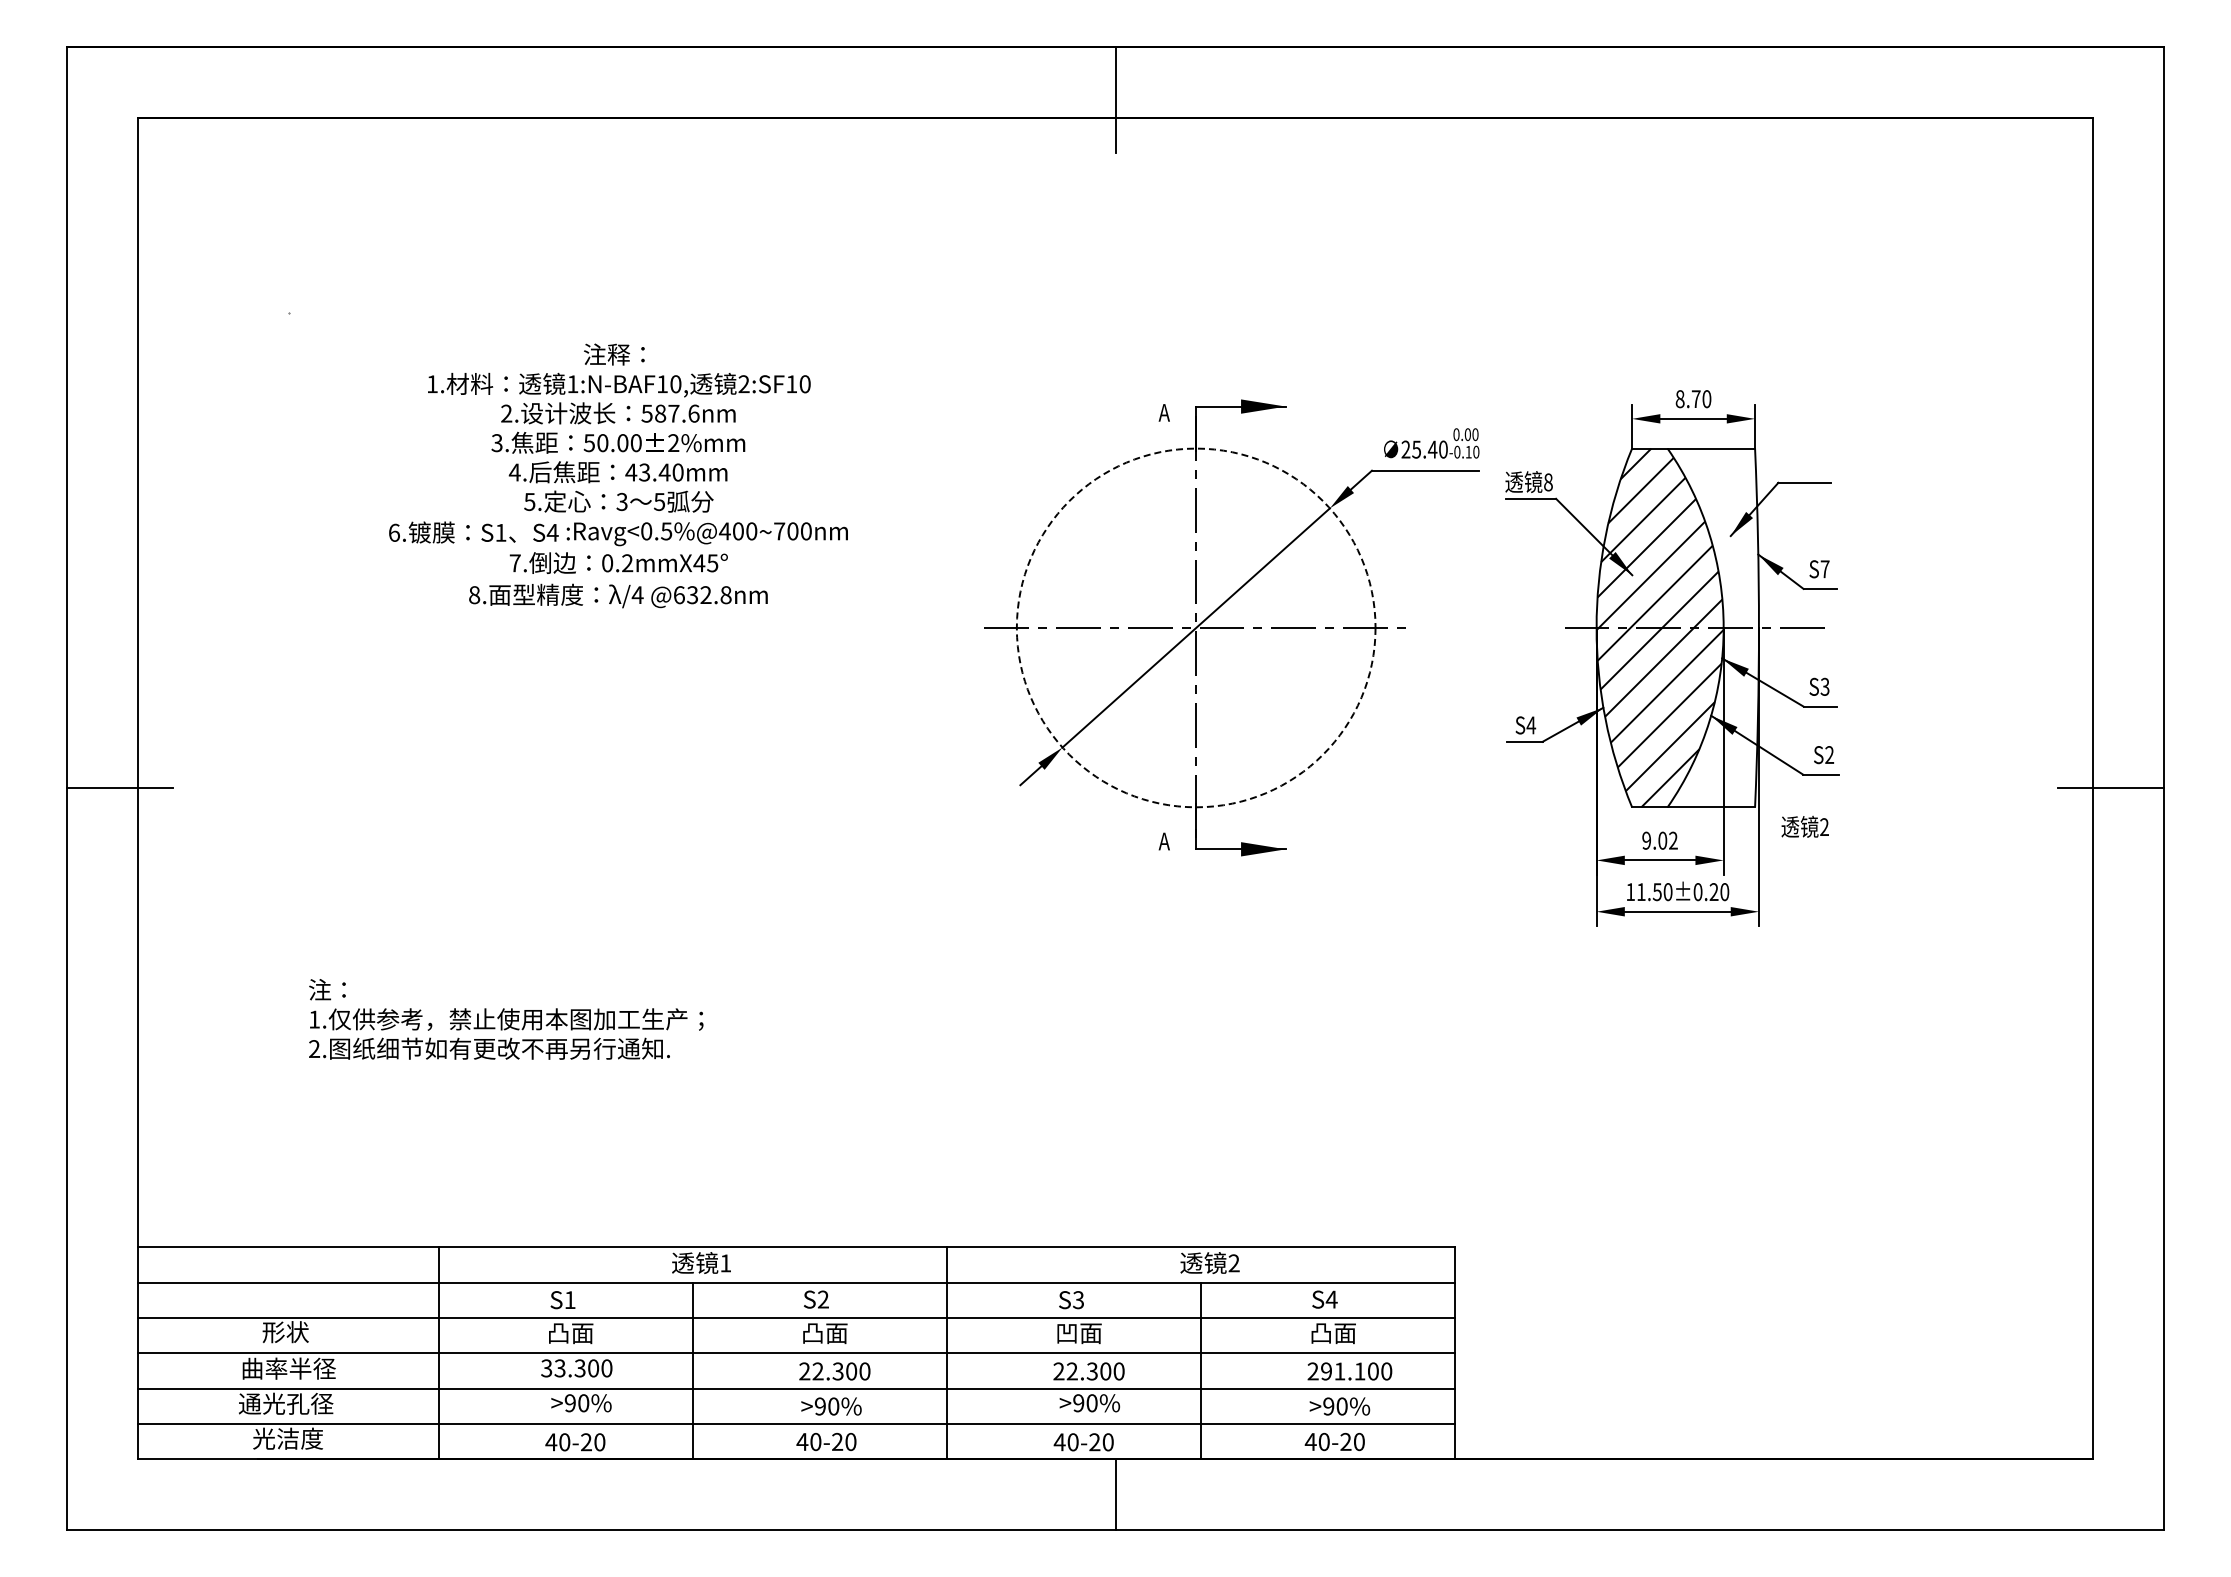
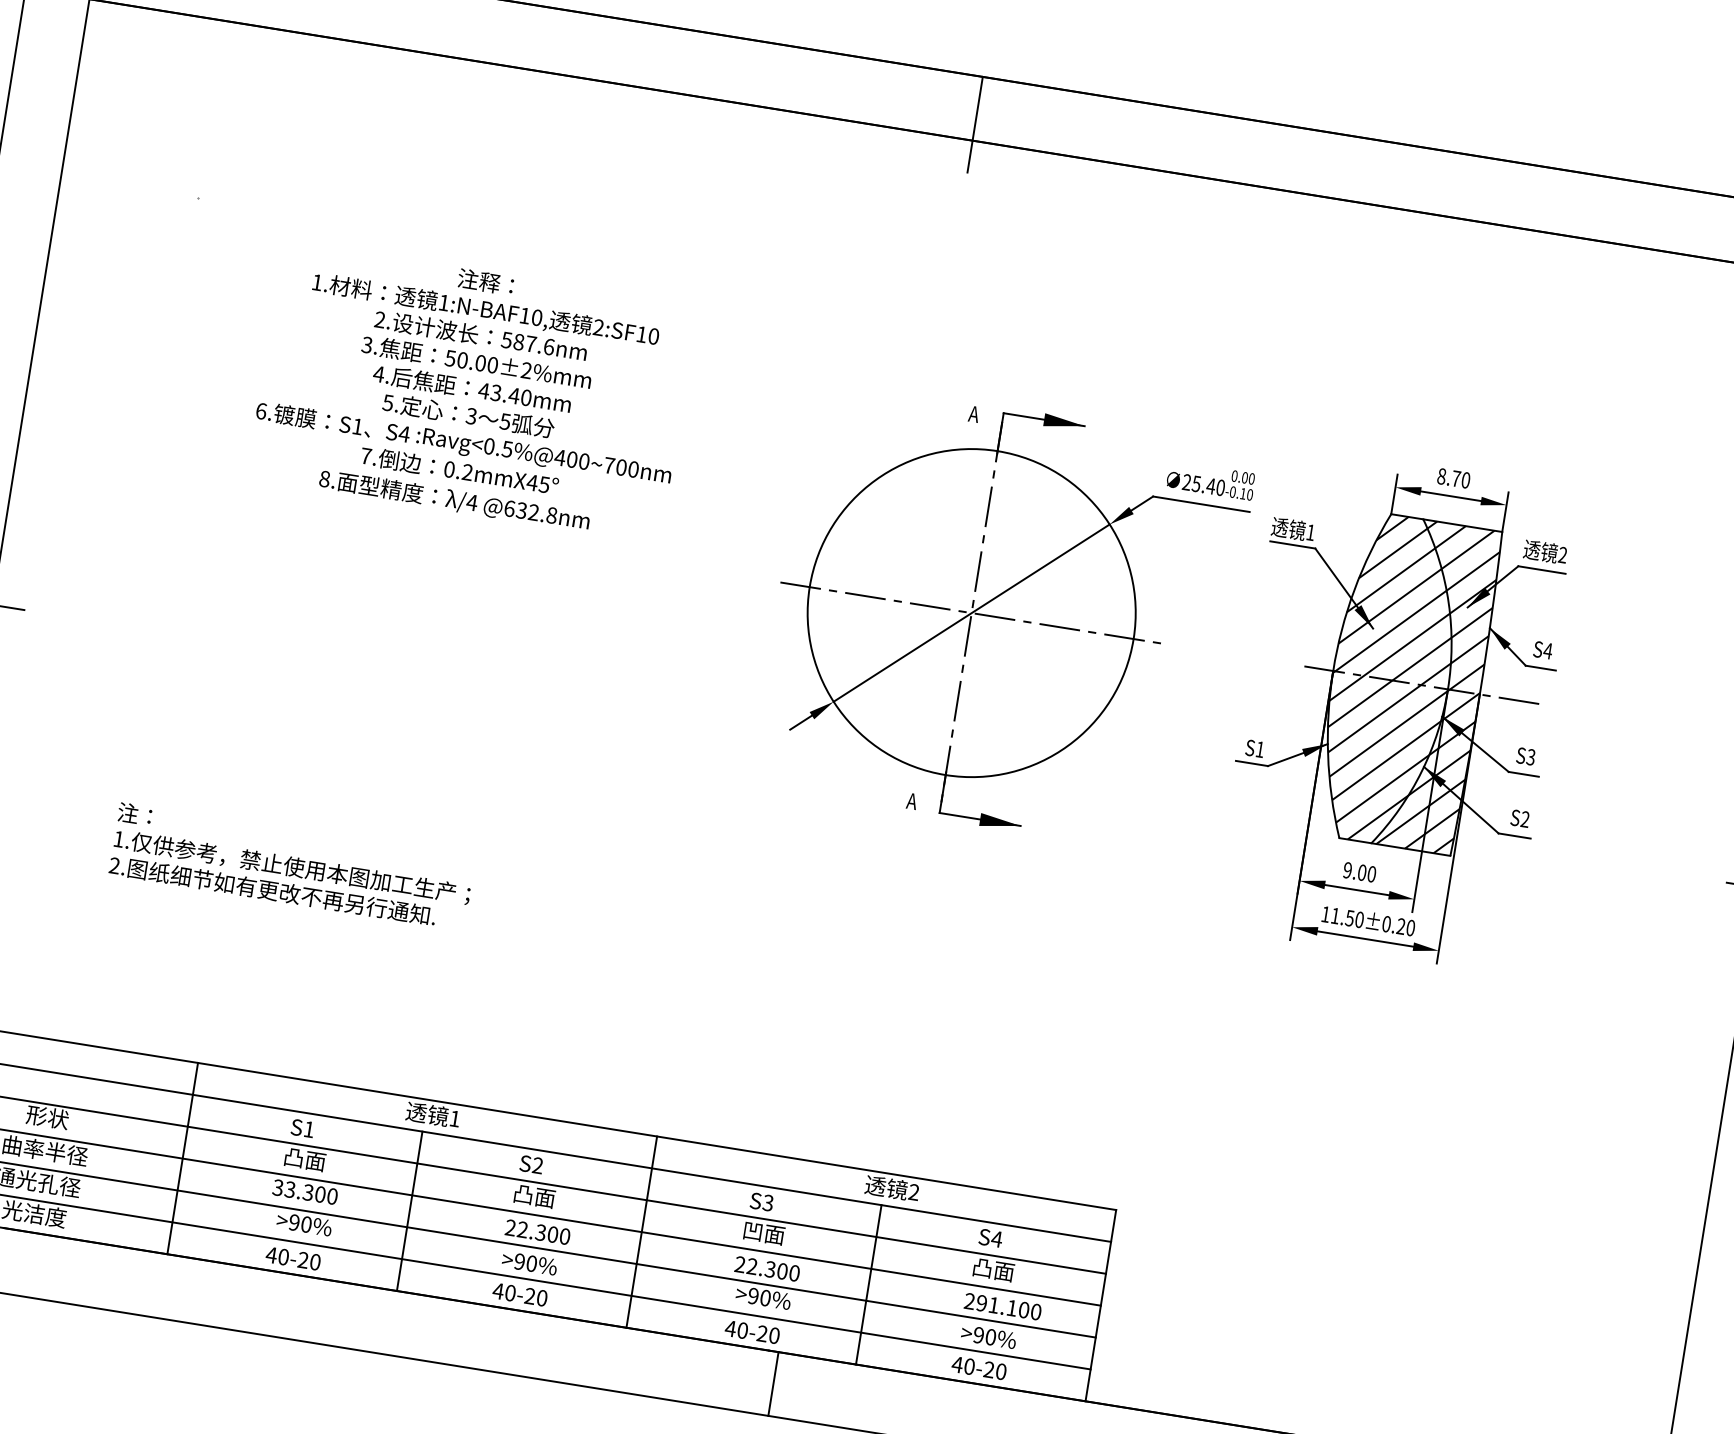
text: (1548, 482) -> (1310, 532), 8 -> 1
text: (1824, 569) -> (1547, 651), S7 -> S4
circle: (1195, 627) -> (971, 612), dashed -> solid
hatch: (1712, 627) -> (1437, 687), added
text: (1531, 725) -> (1260, 749), S4 -> S1
text: (1804, 826) -> (1544, 551), moved
text: (1673, 840) -> (1371, 874), 9.02 -> 9.00

